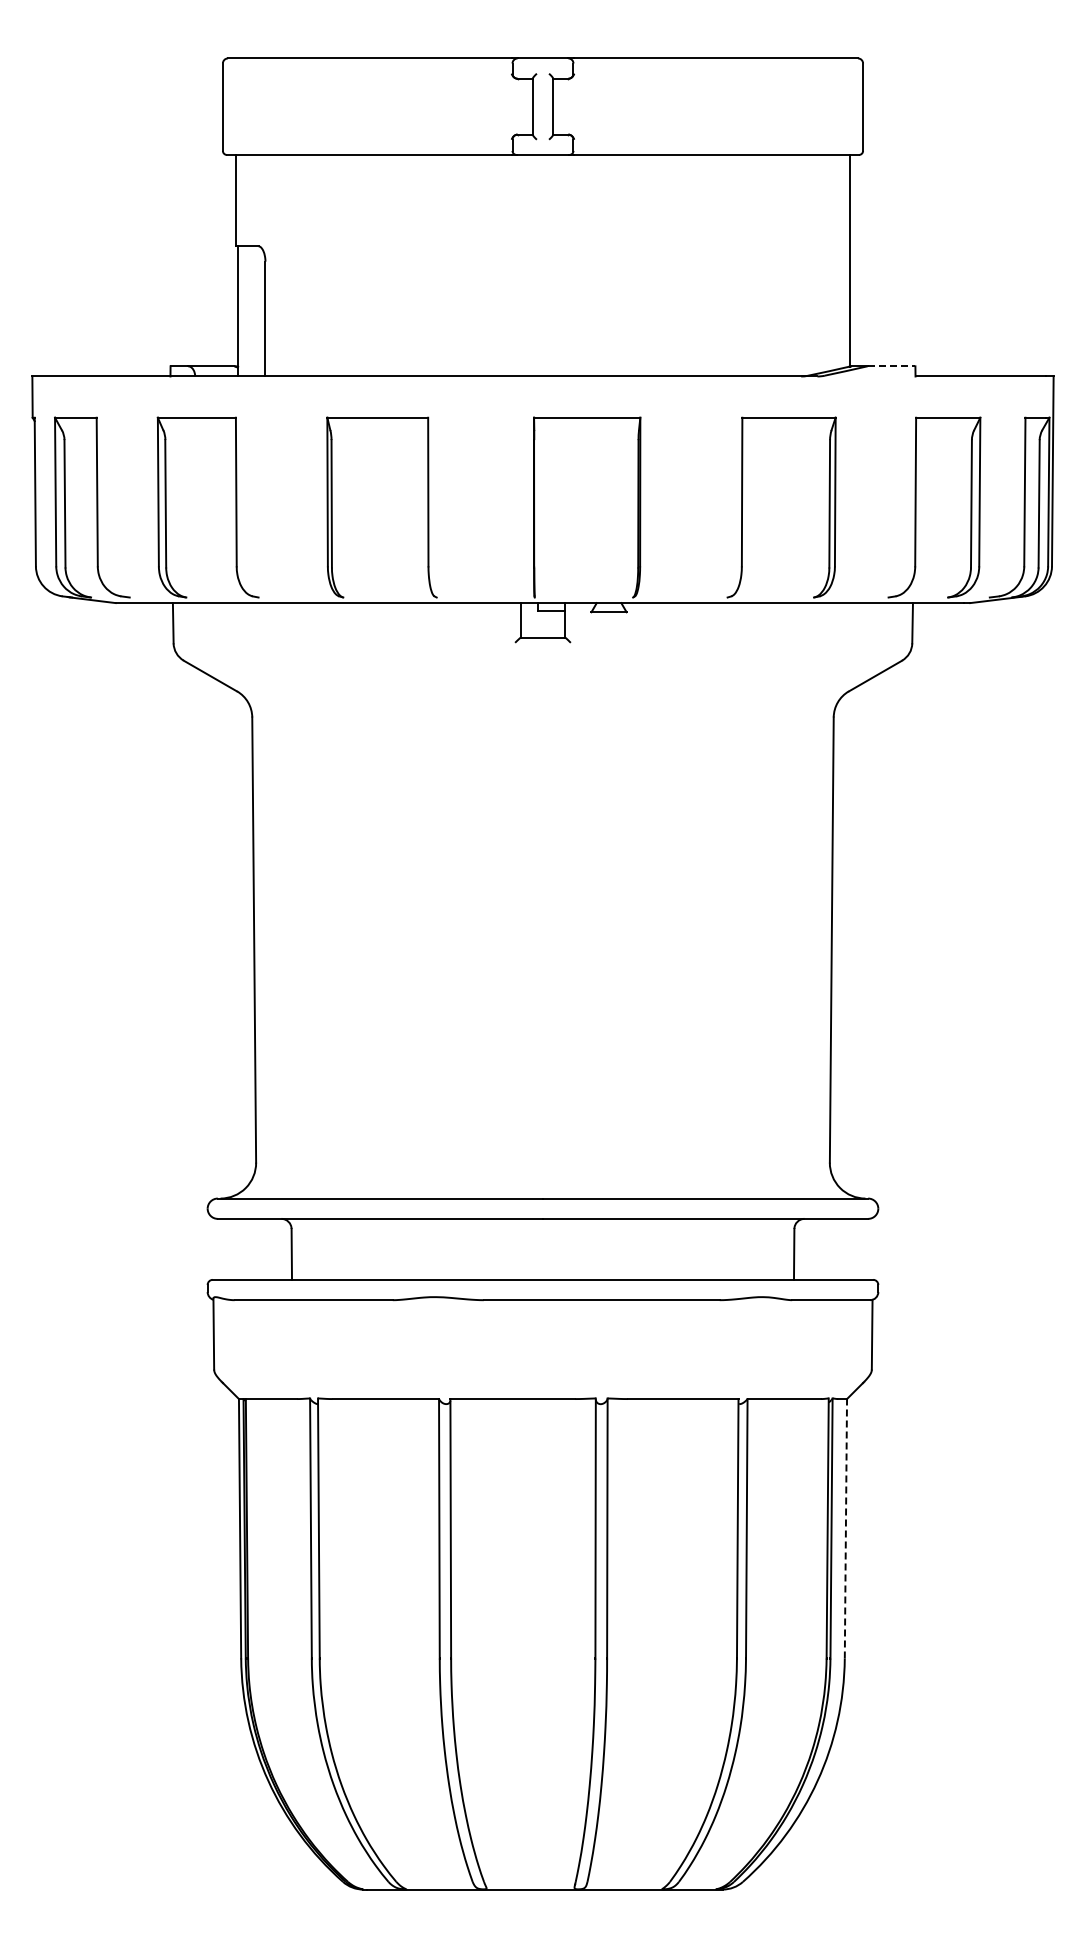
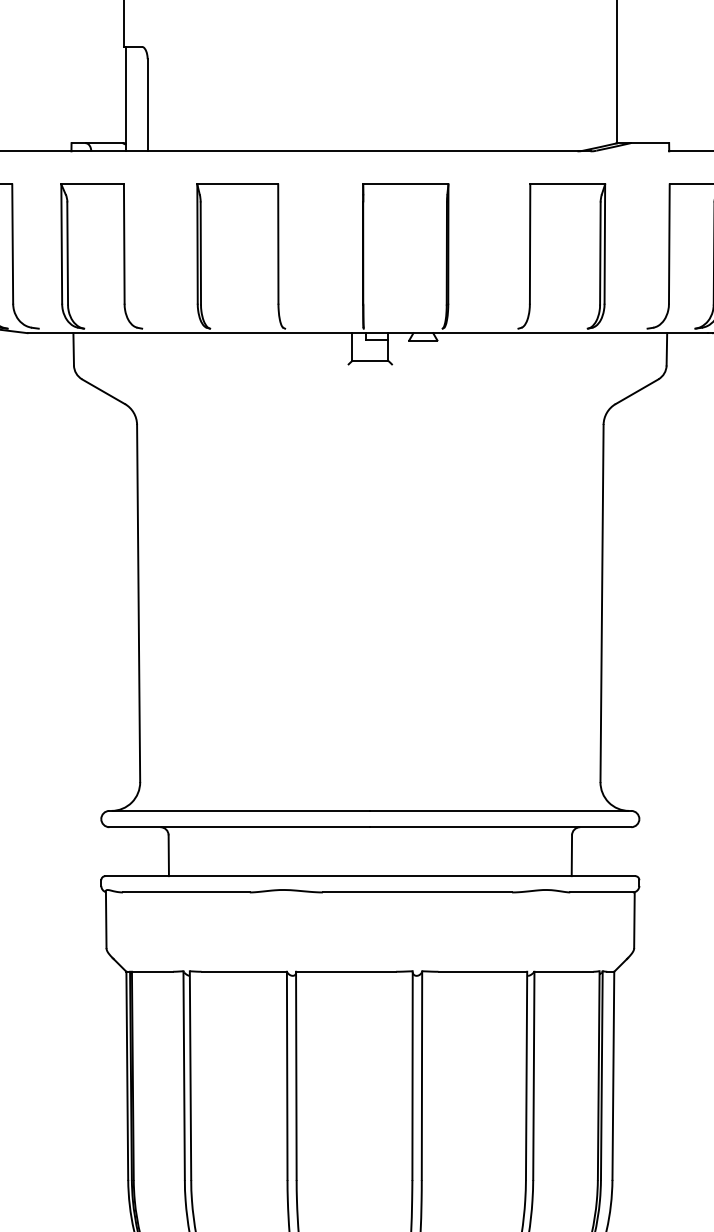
line: (891, 366) -> (649, 143), dashed -> solid
line: (845, 1528) -> (613, 1075), dashed -> solid

